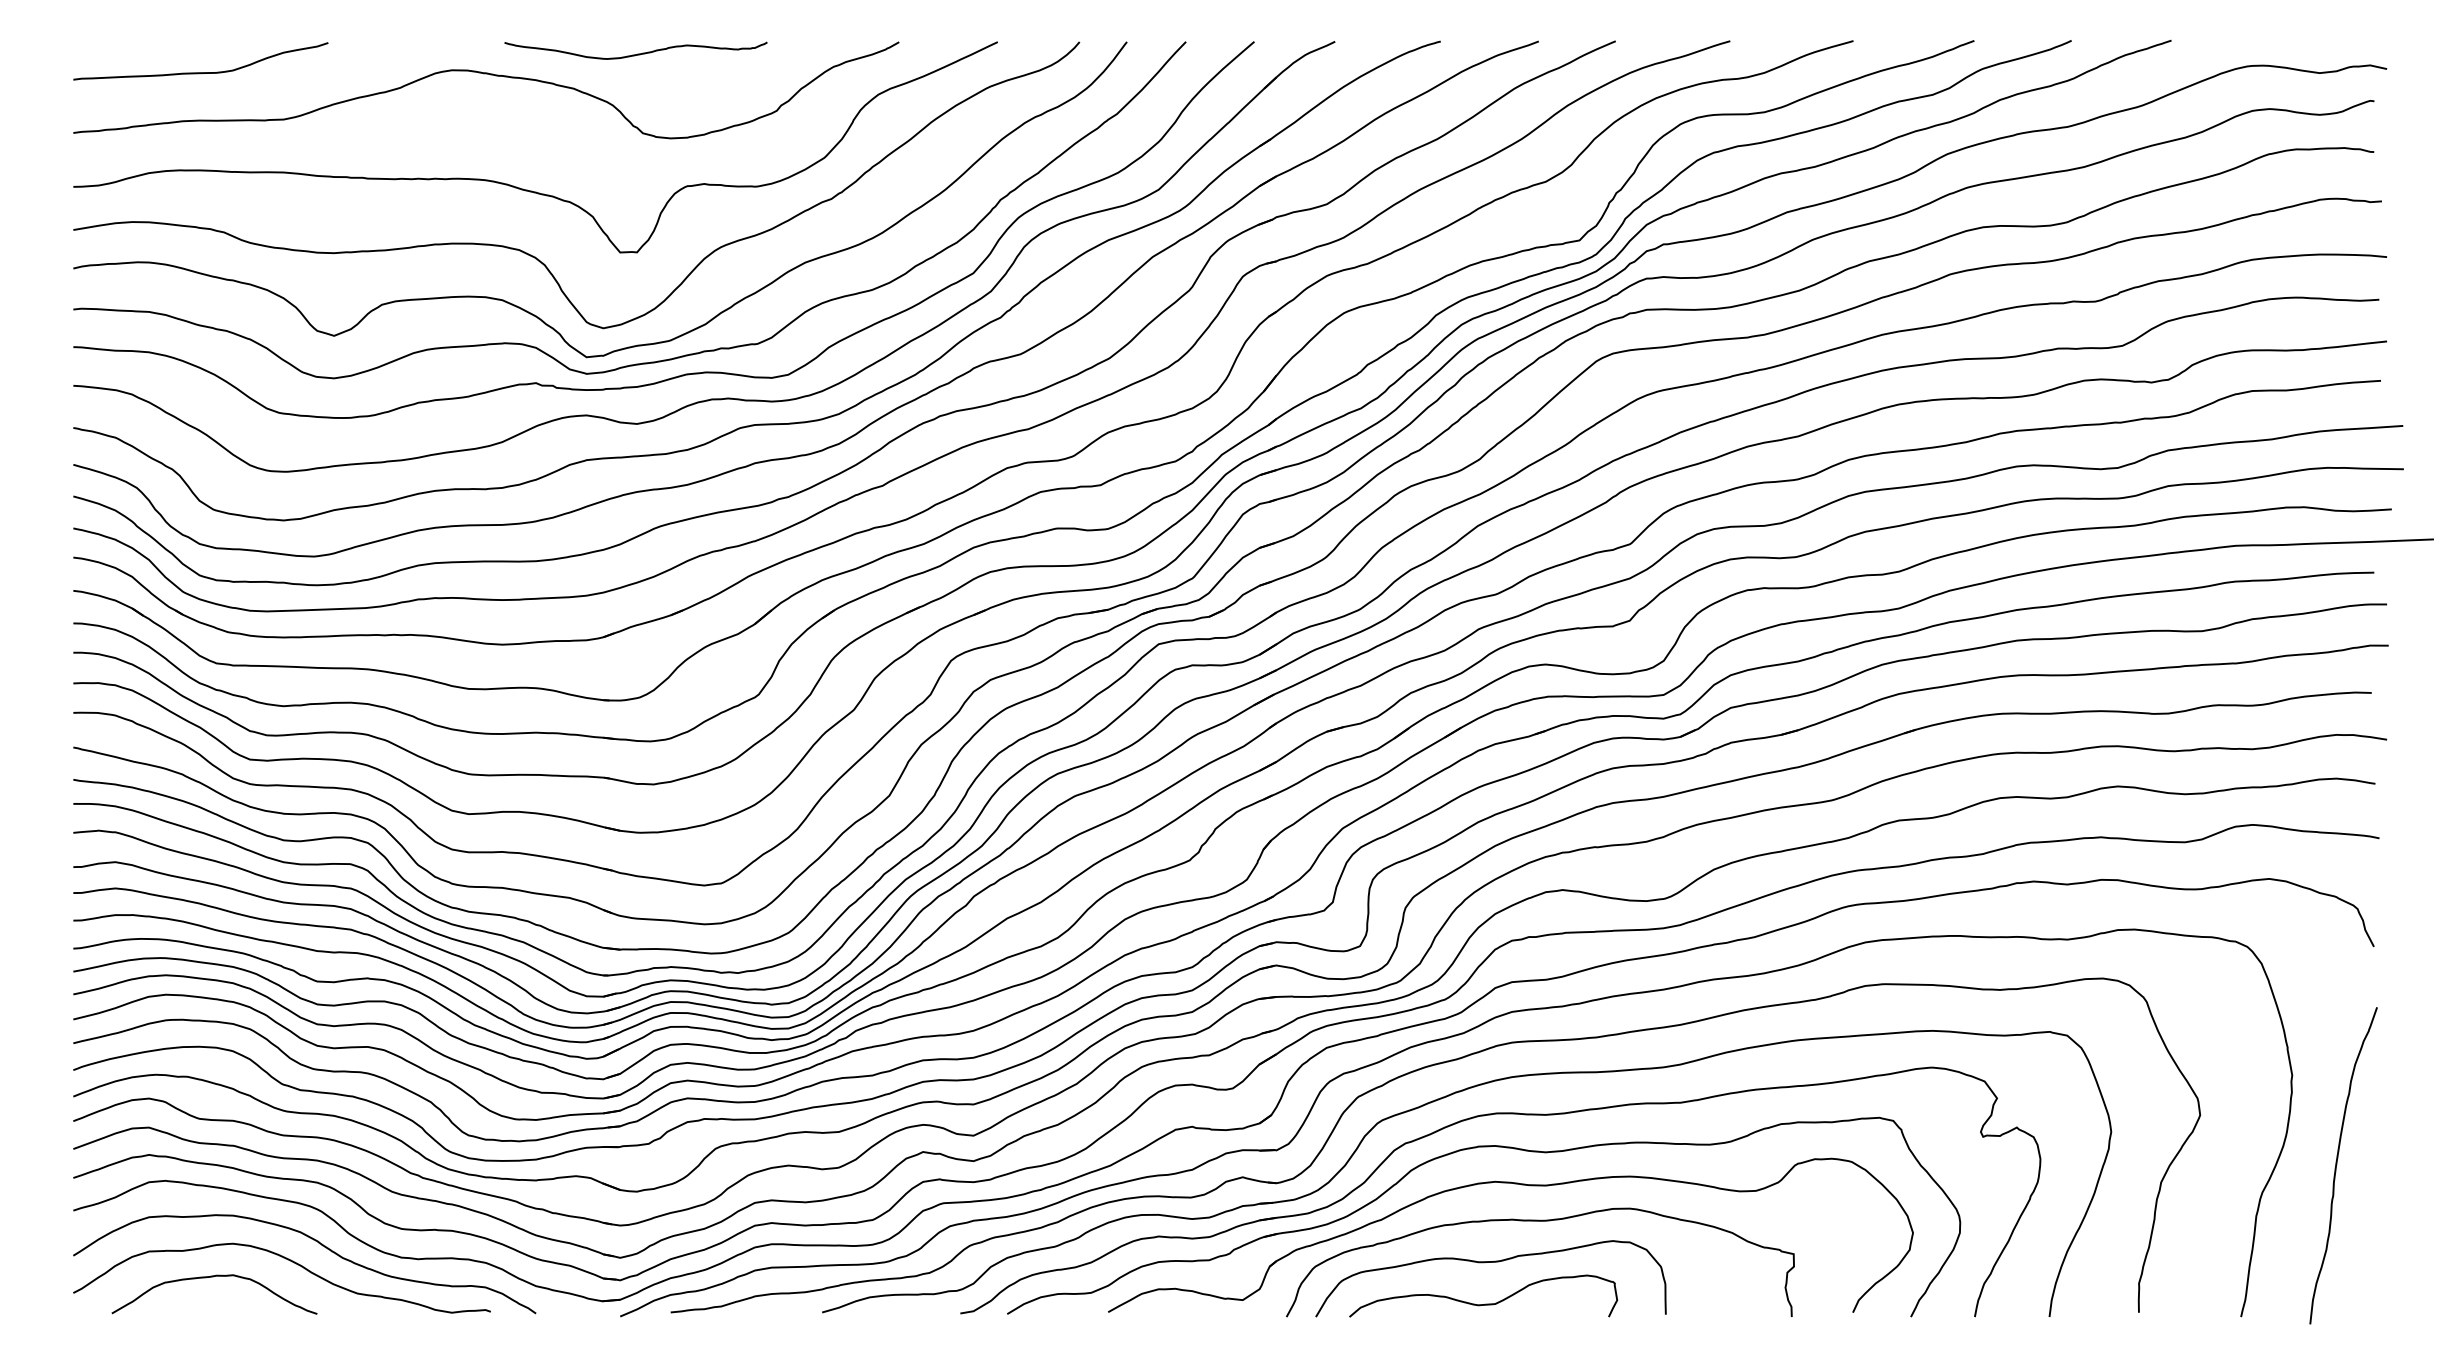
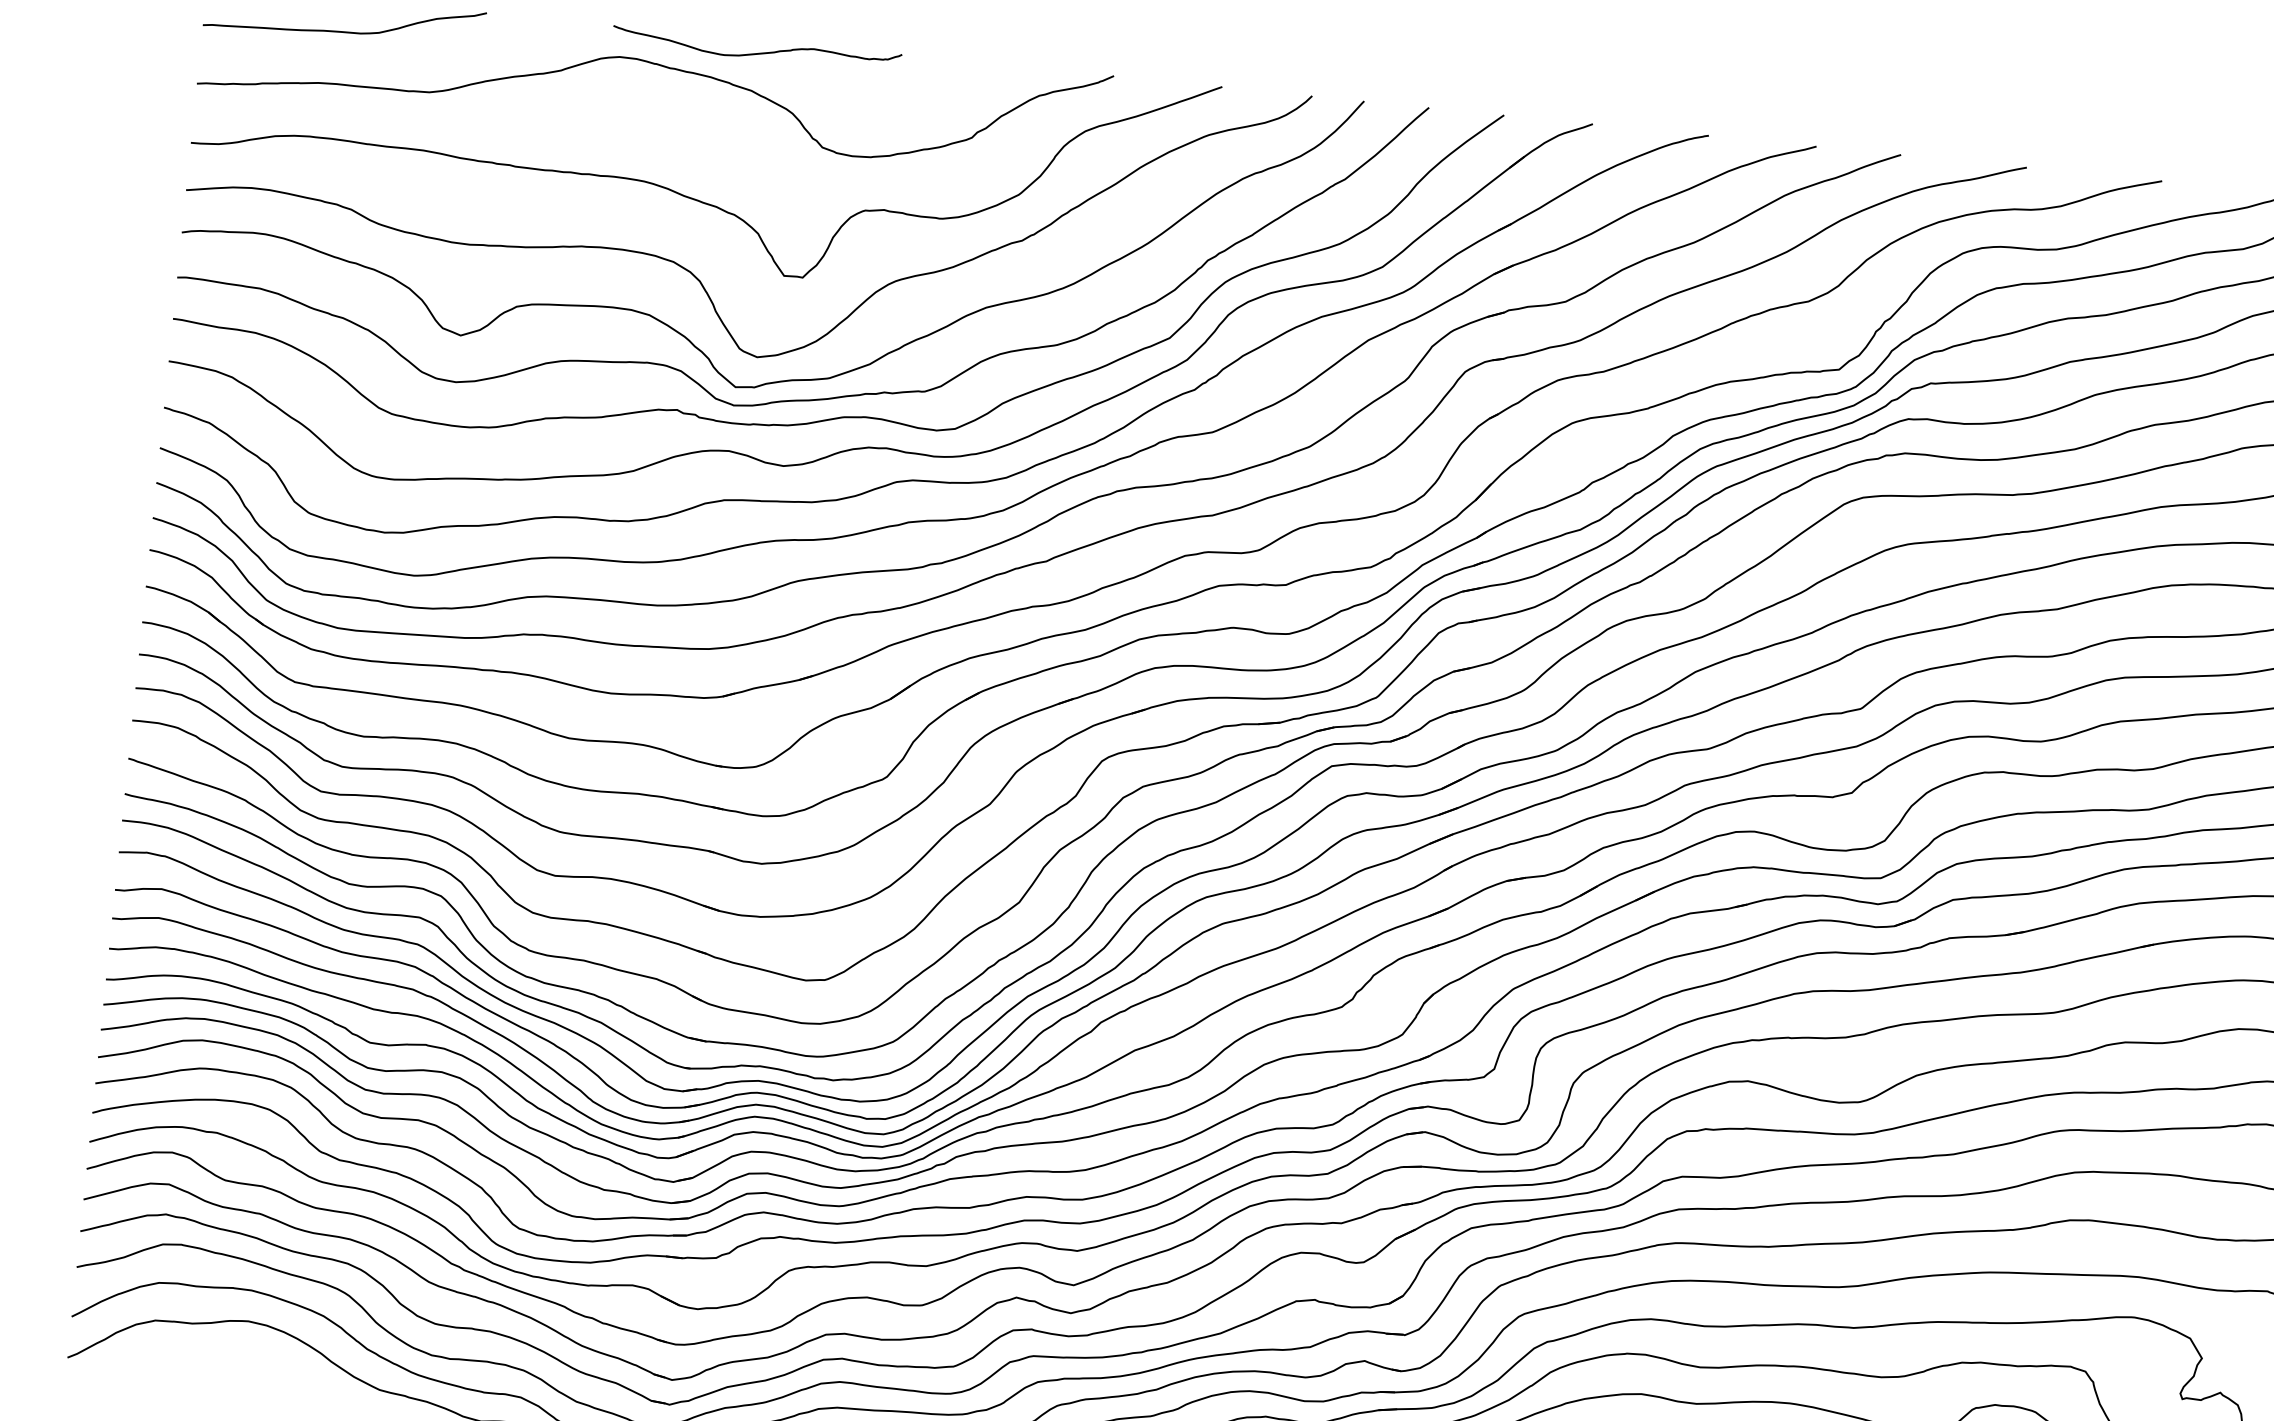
curve: (637, 53) -> (758, 52), moved
curve: (213, 1277) -> (223, 1356), removed

